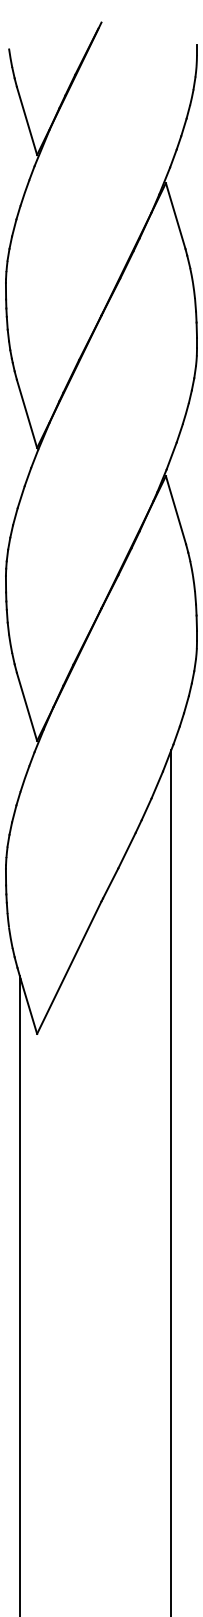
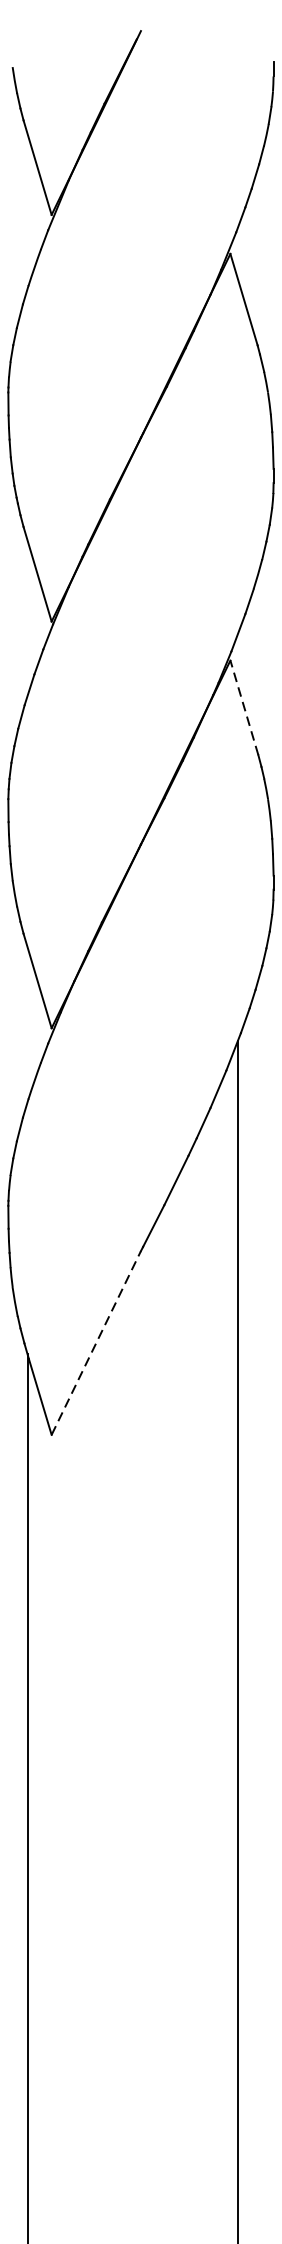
line: (175, 510) -> (243, 708), solid -> dashed
line: (69, 967) -> (96, 1342), solid -> dashed

